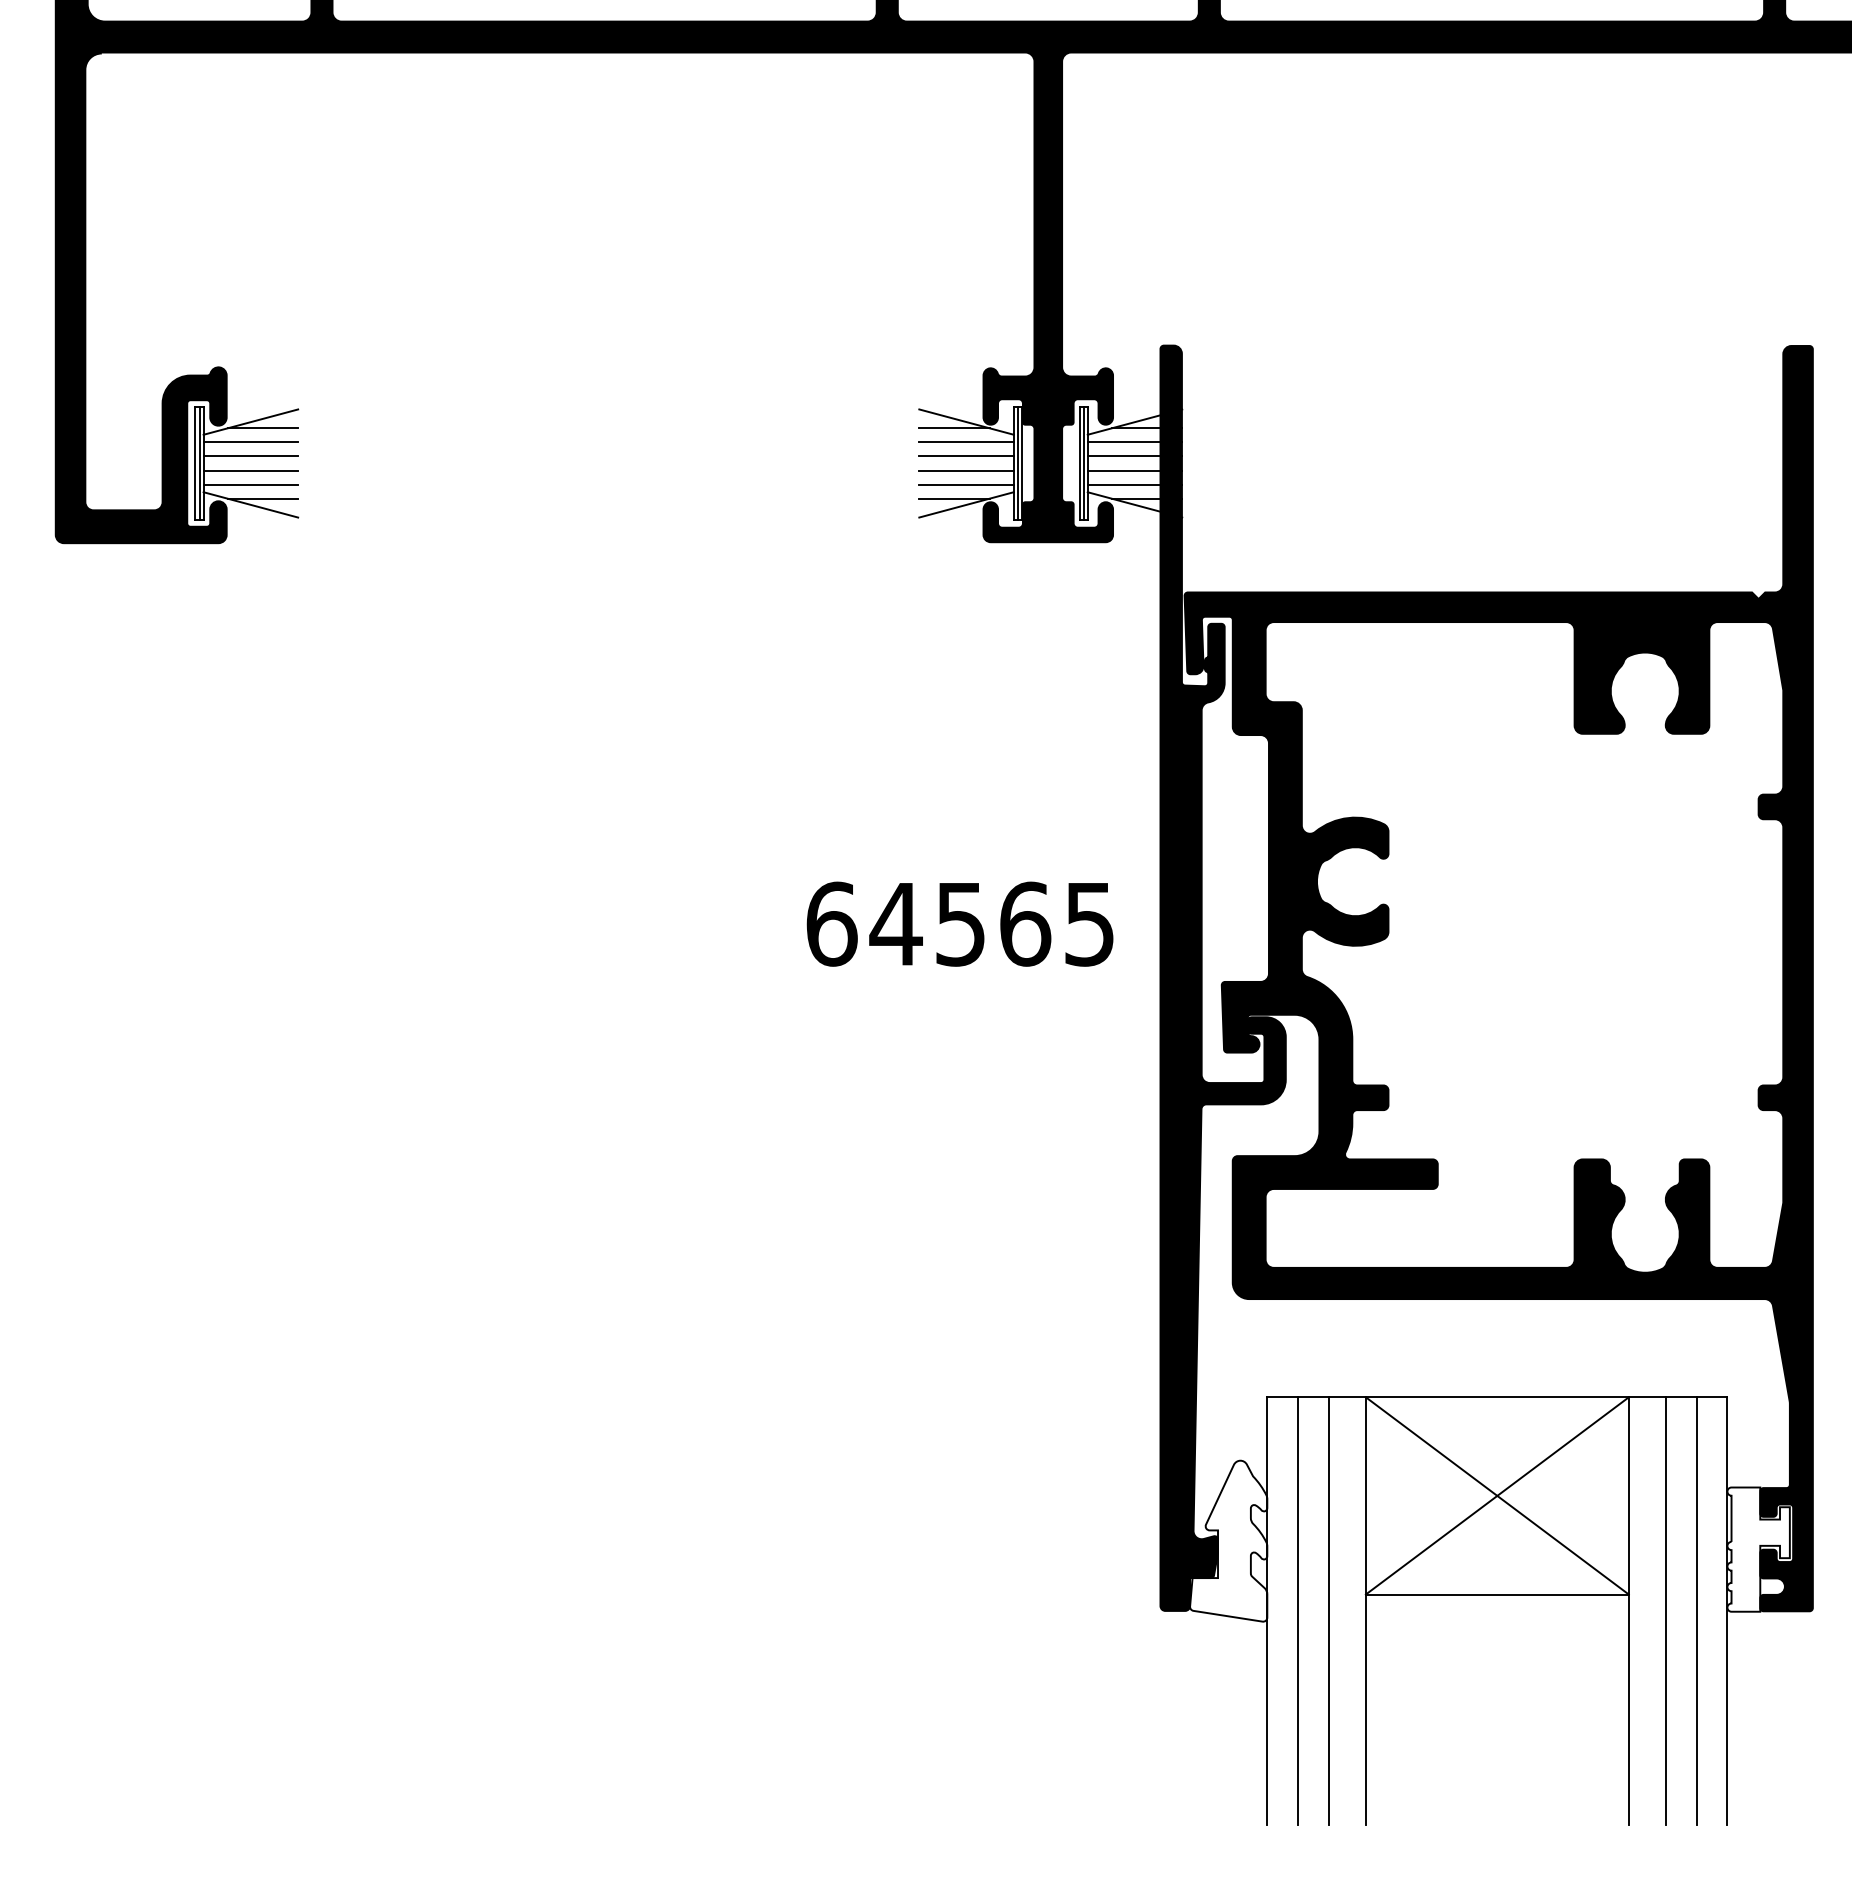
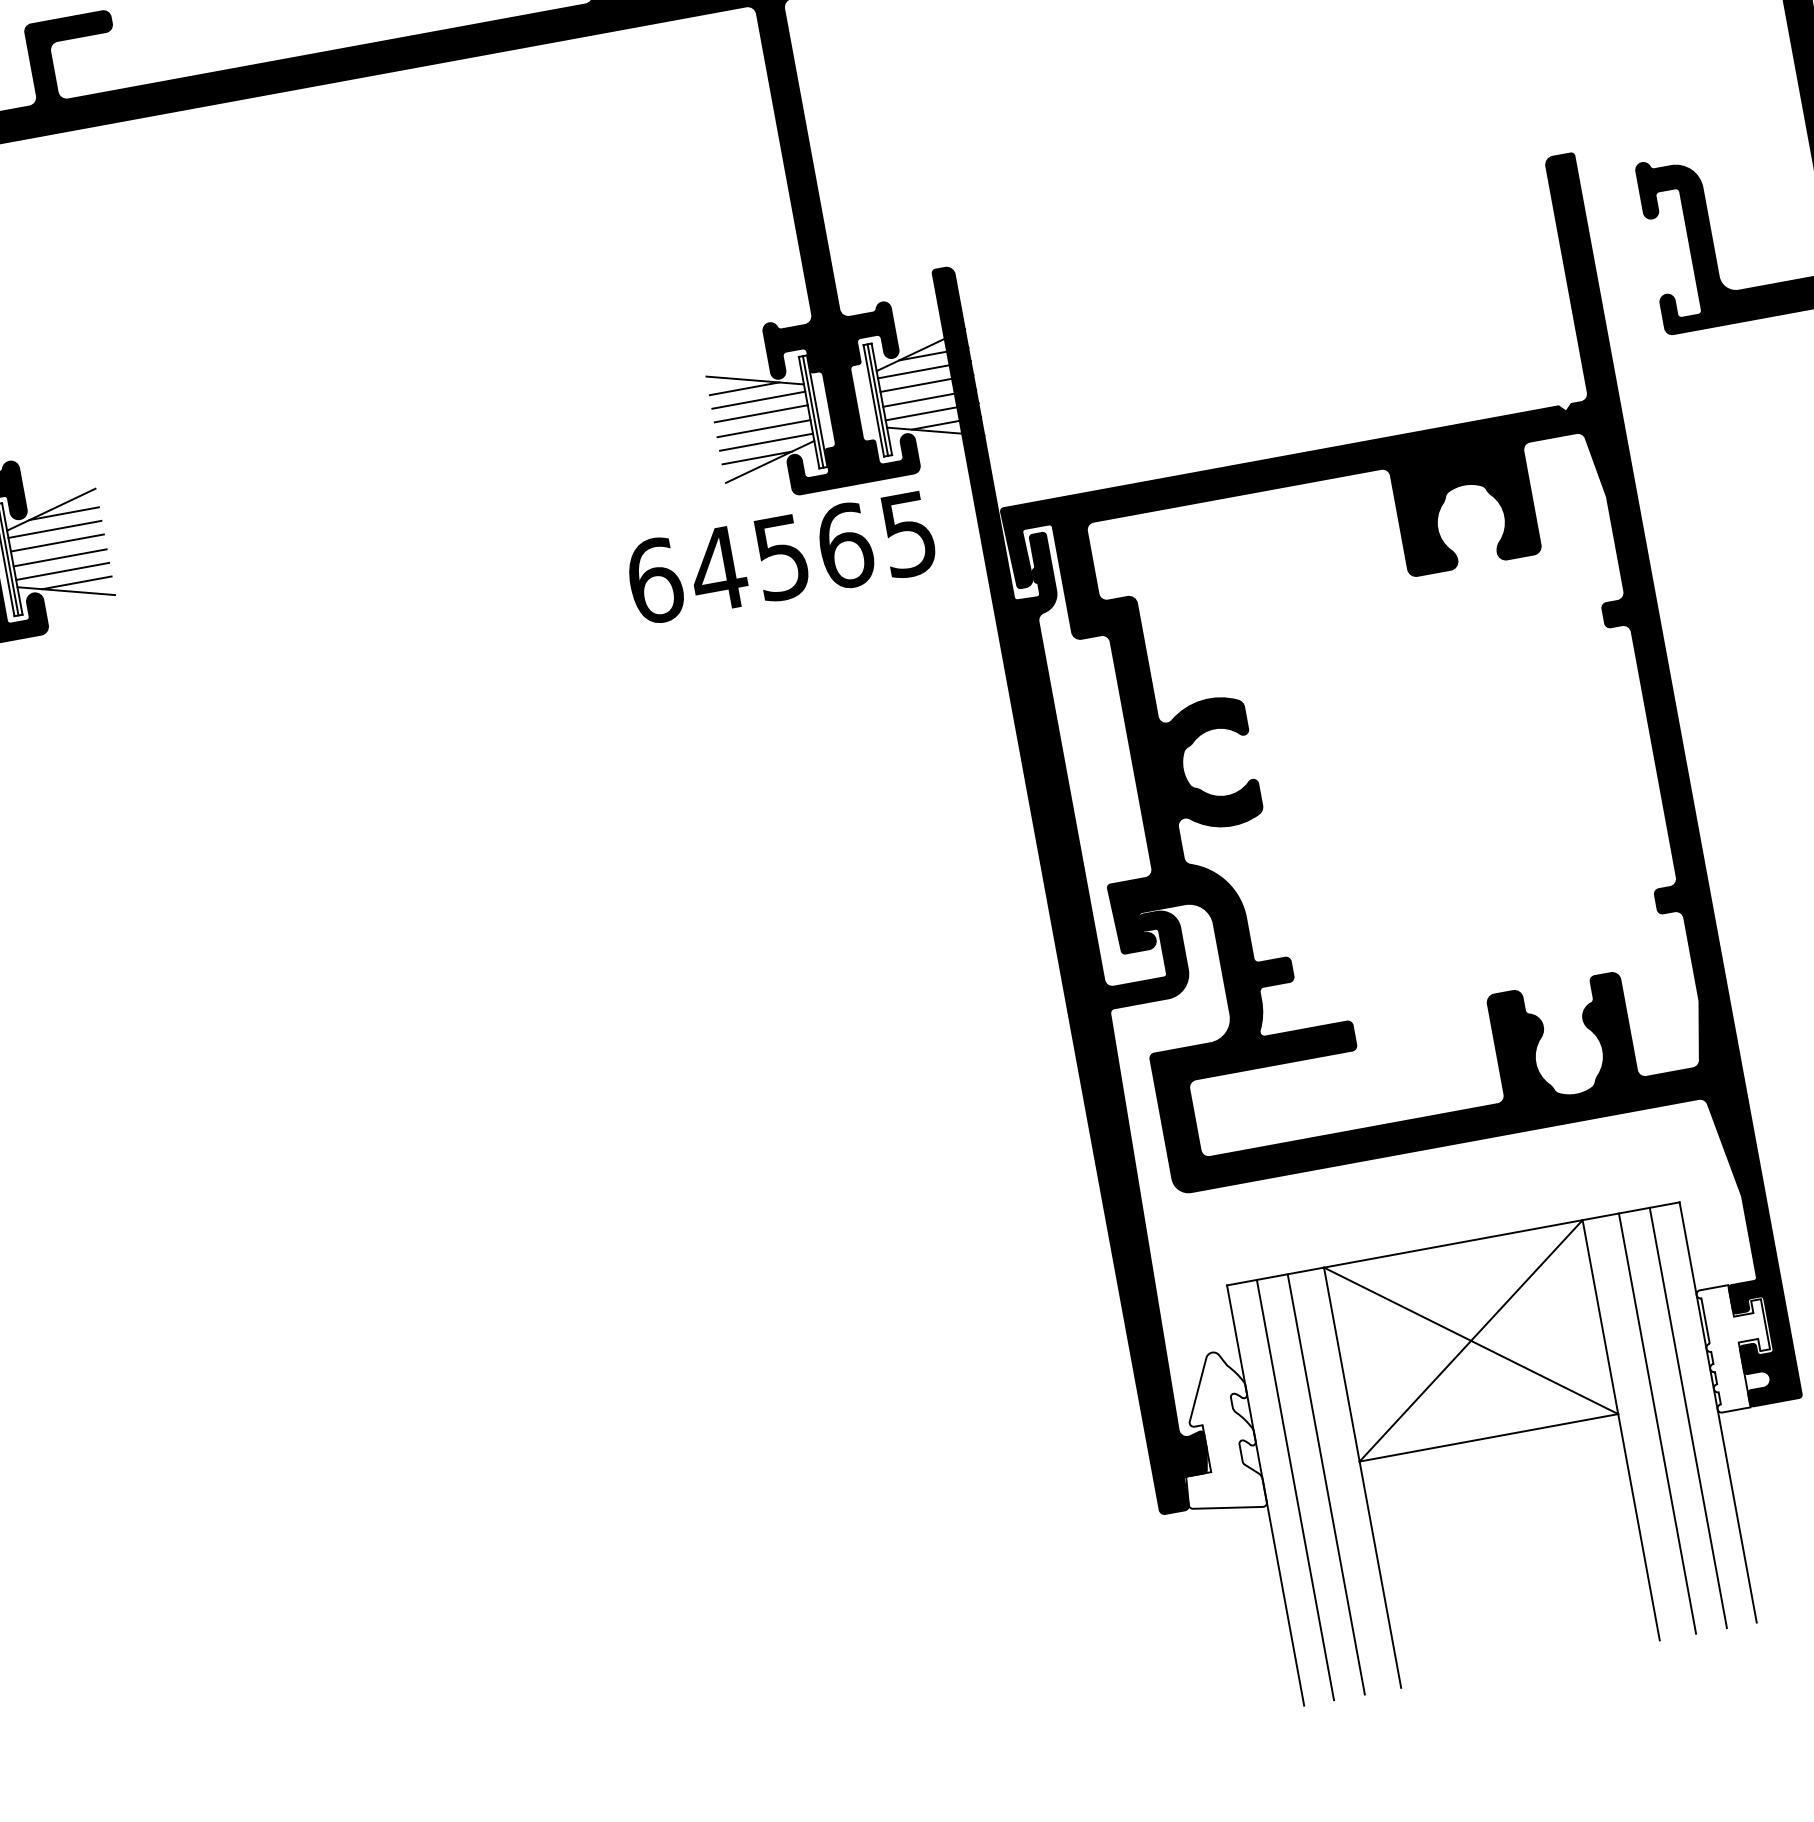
text: (959, 923) -> (780, 557), moved

